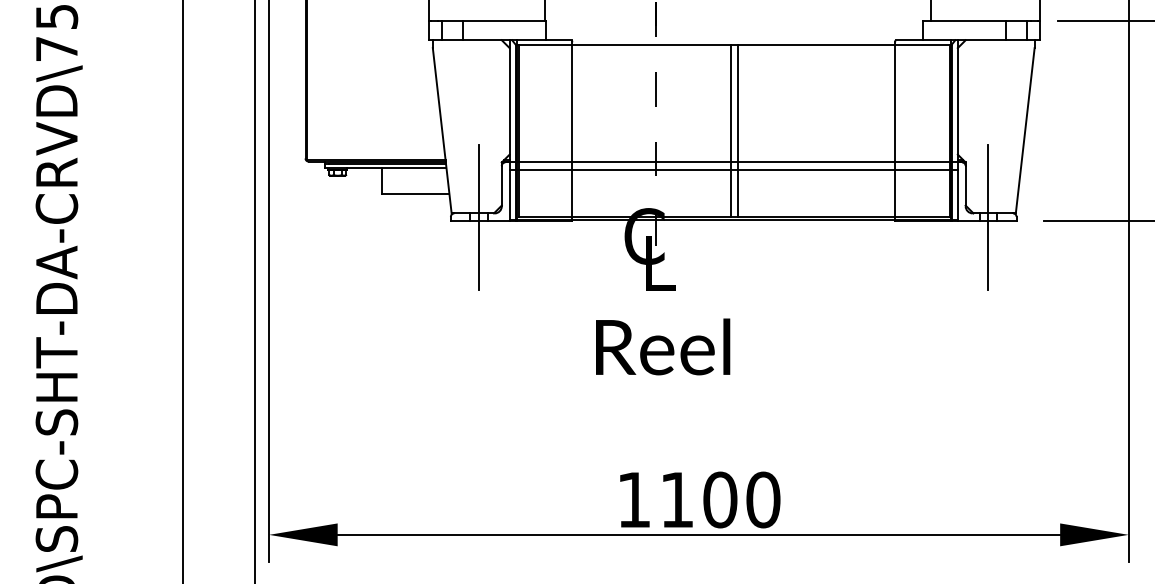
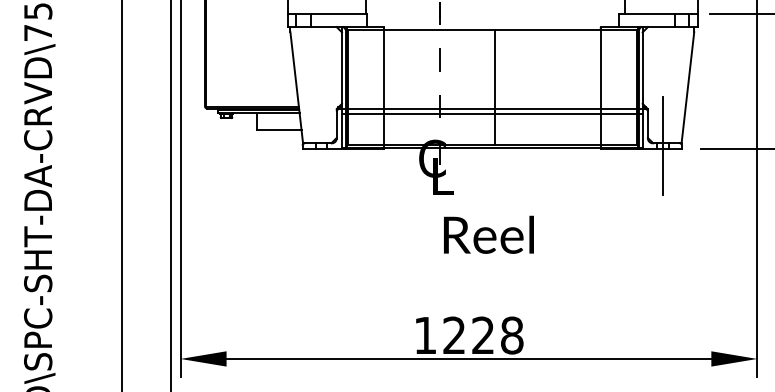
line: (731, 130) -> (490, 87), removed
line: (479, 216) -> (321, 145), removed
text: (662, 346) -> (488, 234), moved
text: (720, 499) -> (483, 335), 1100 -> 1228

